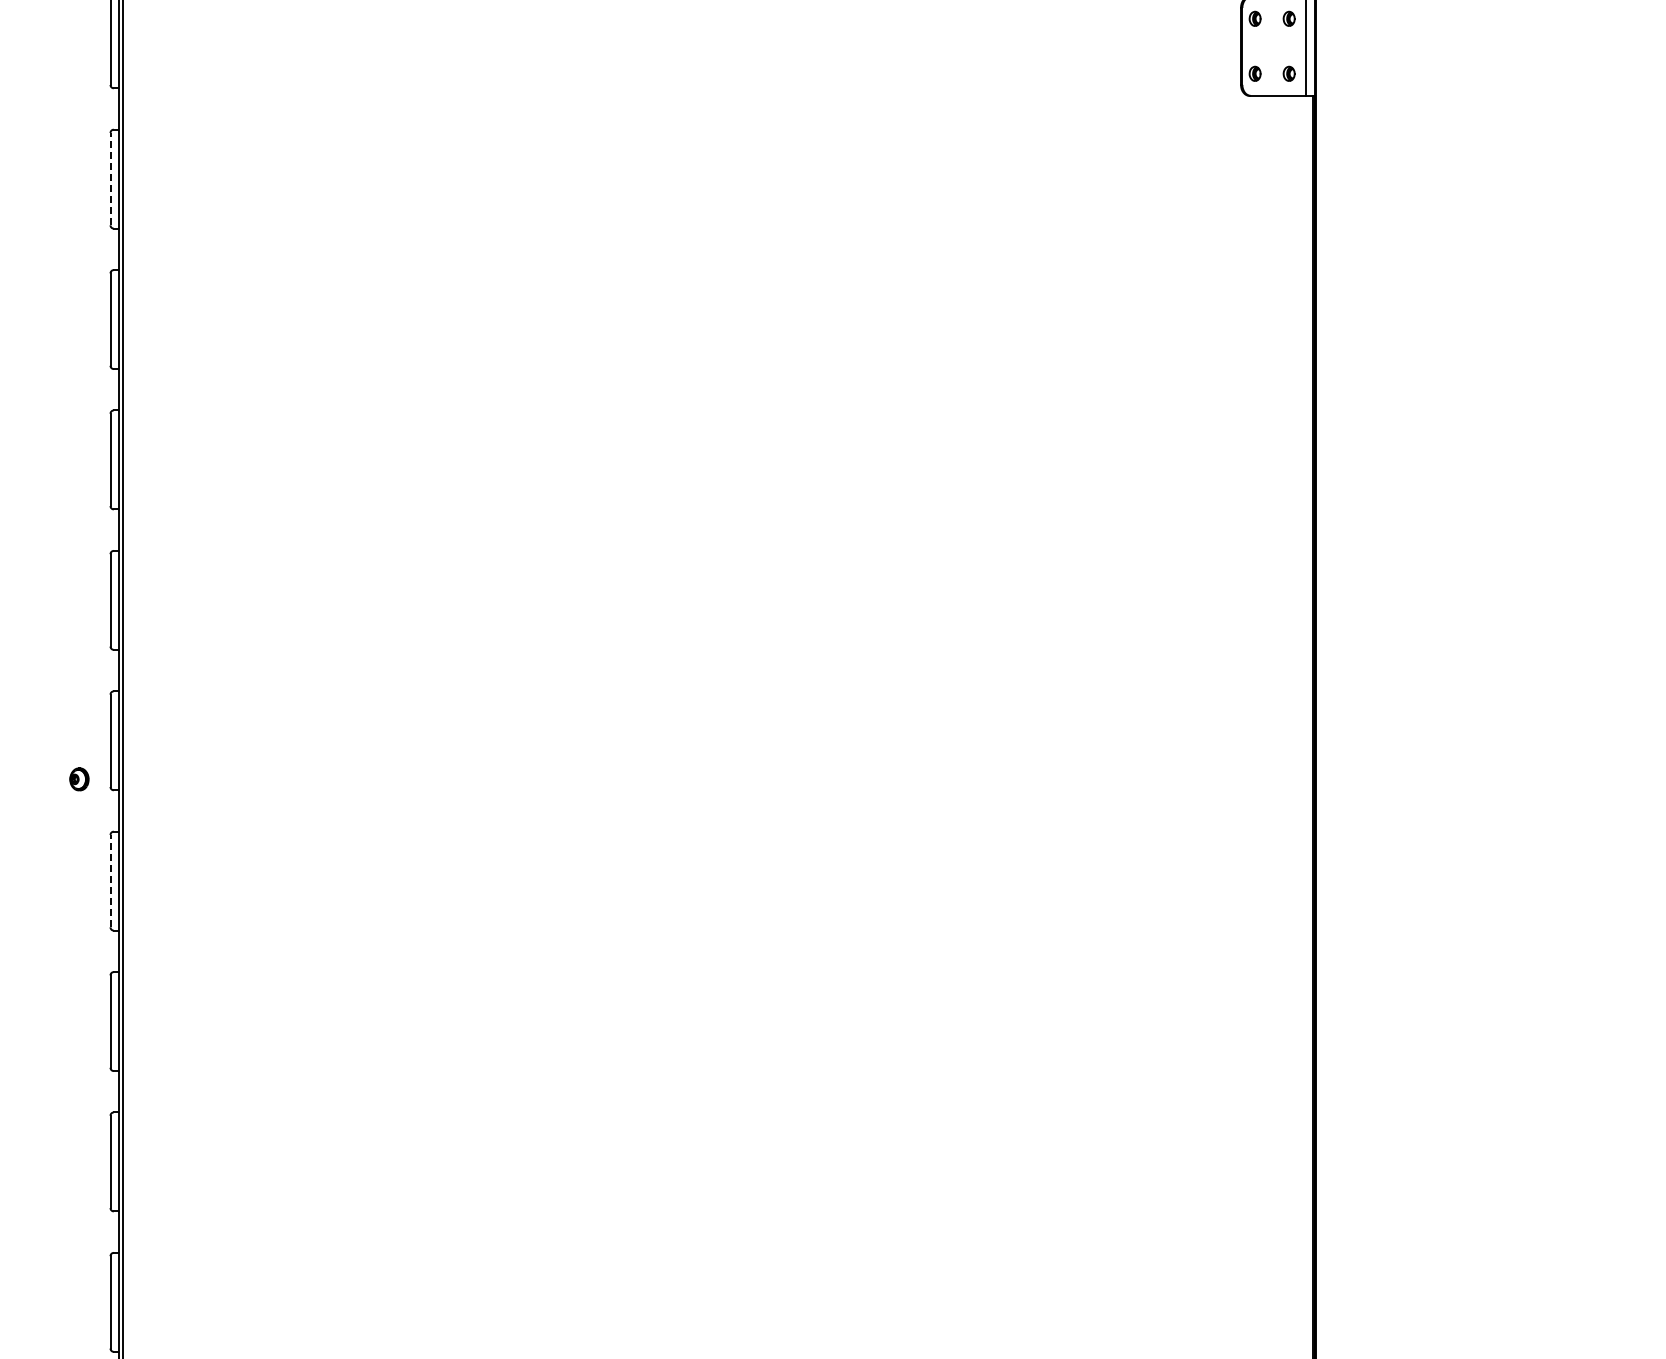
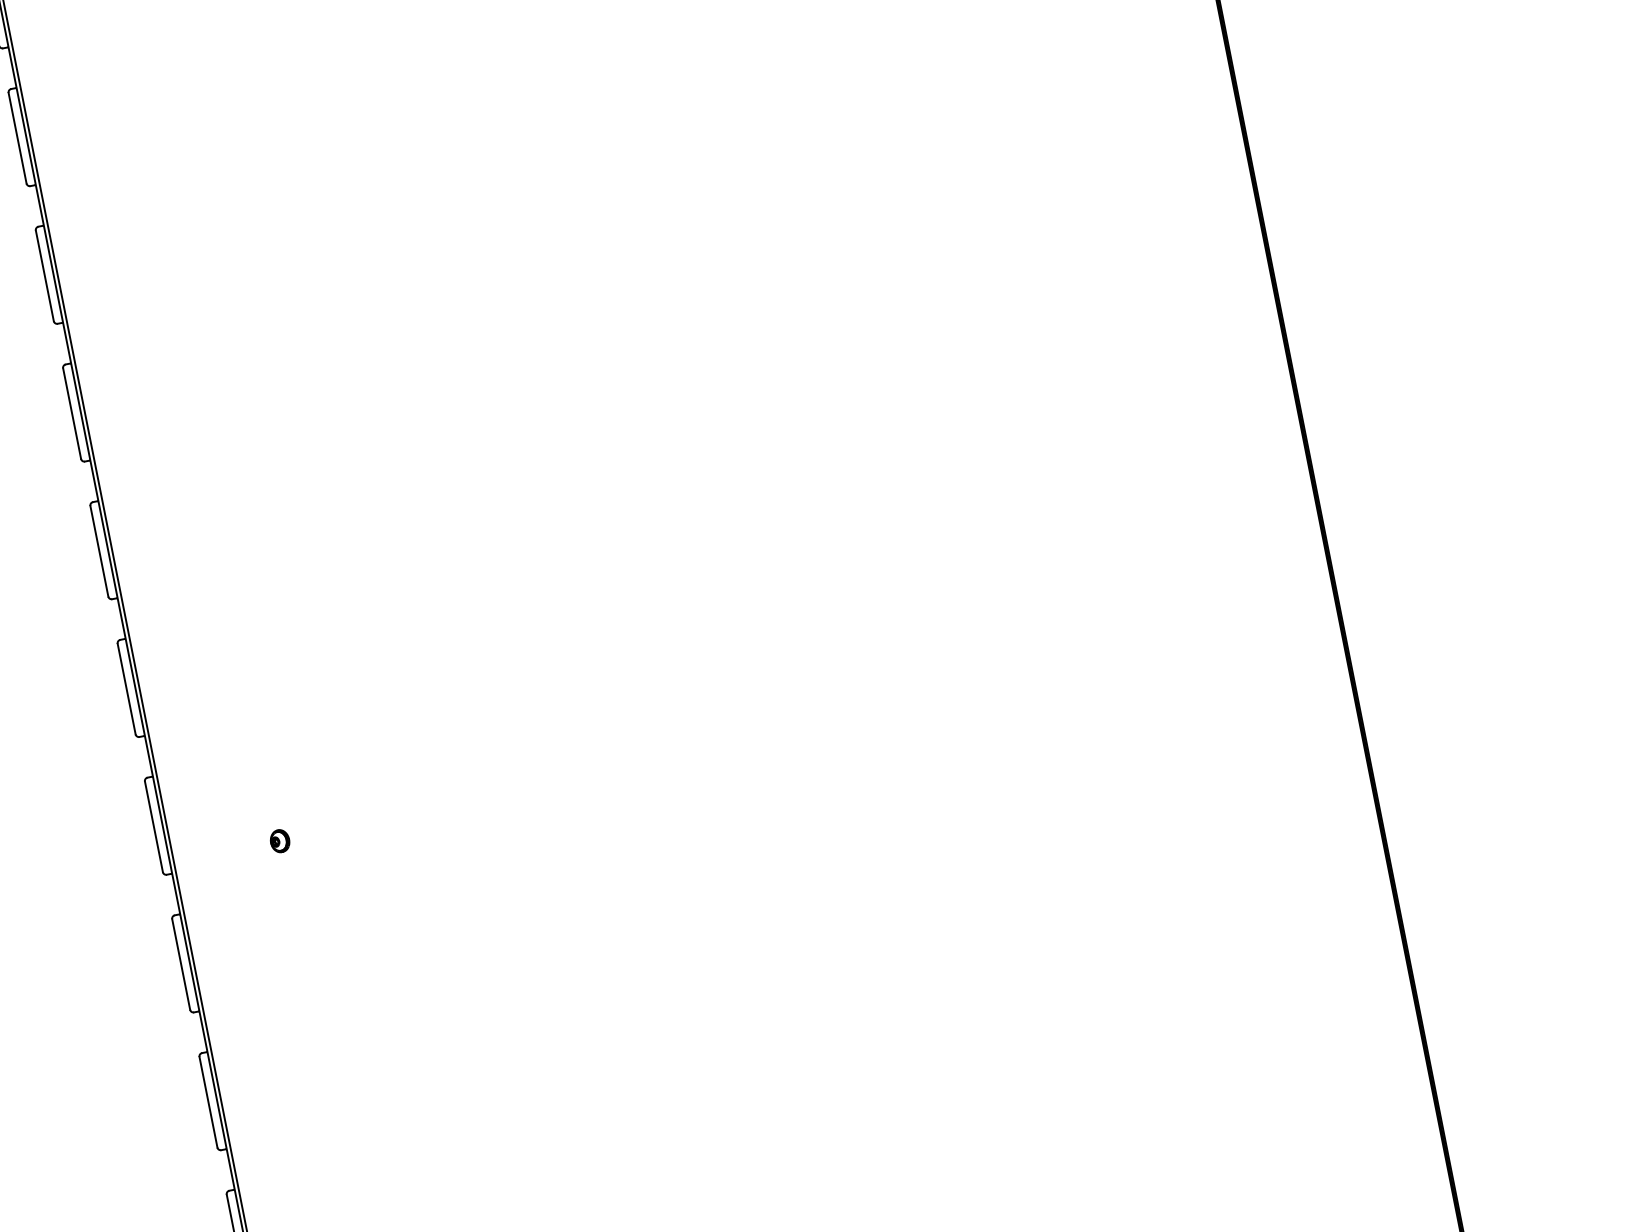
line: (110, 178) -> (44, 275), dashed -> solid
part: (79, 779) -> (280, 841), moved
line: (110, 880) -> (181, 963), dashed -> solid

